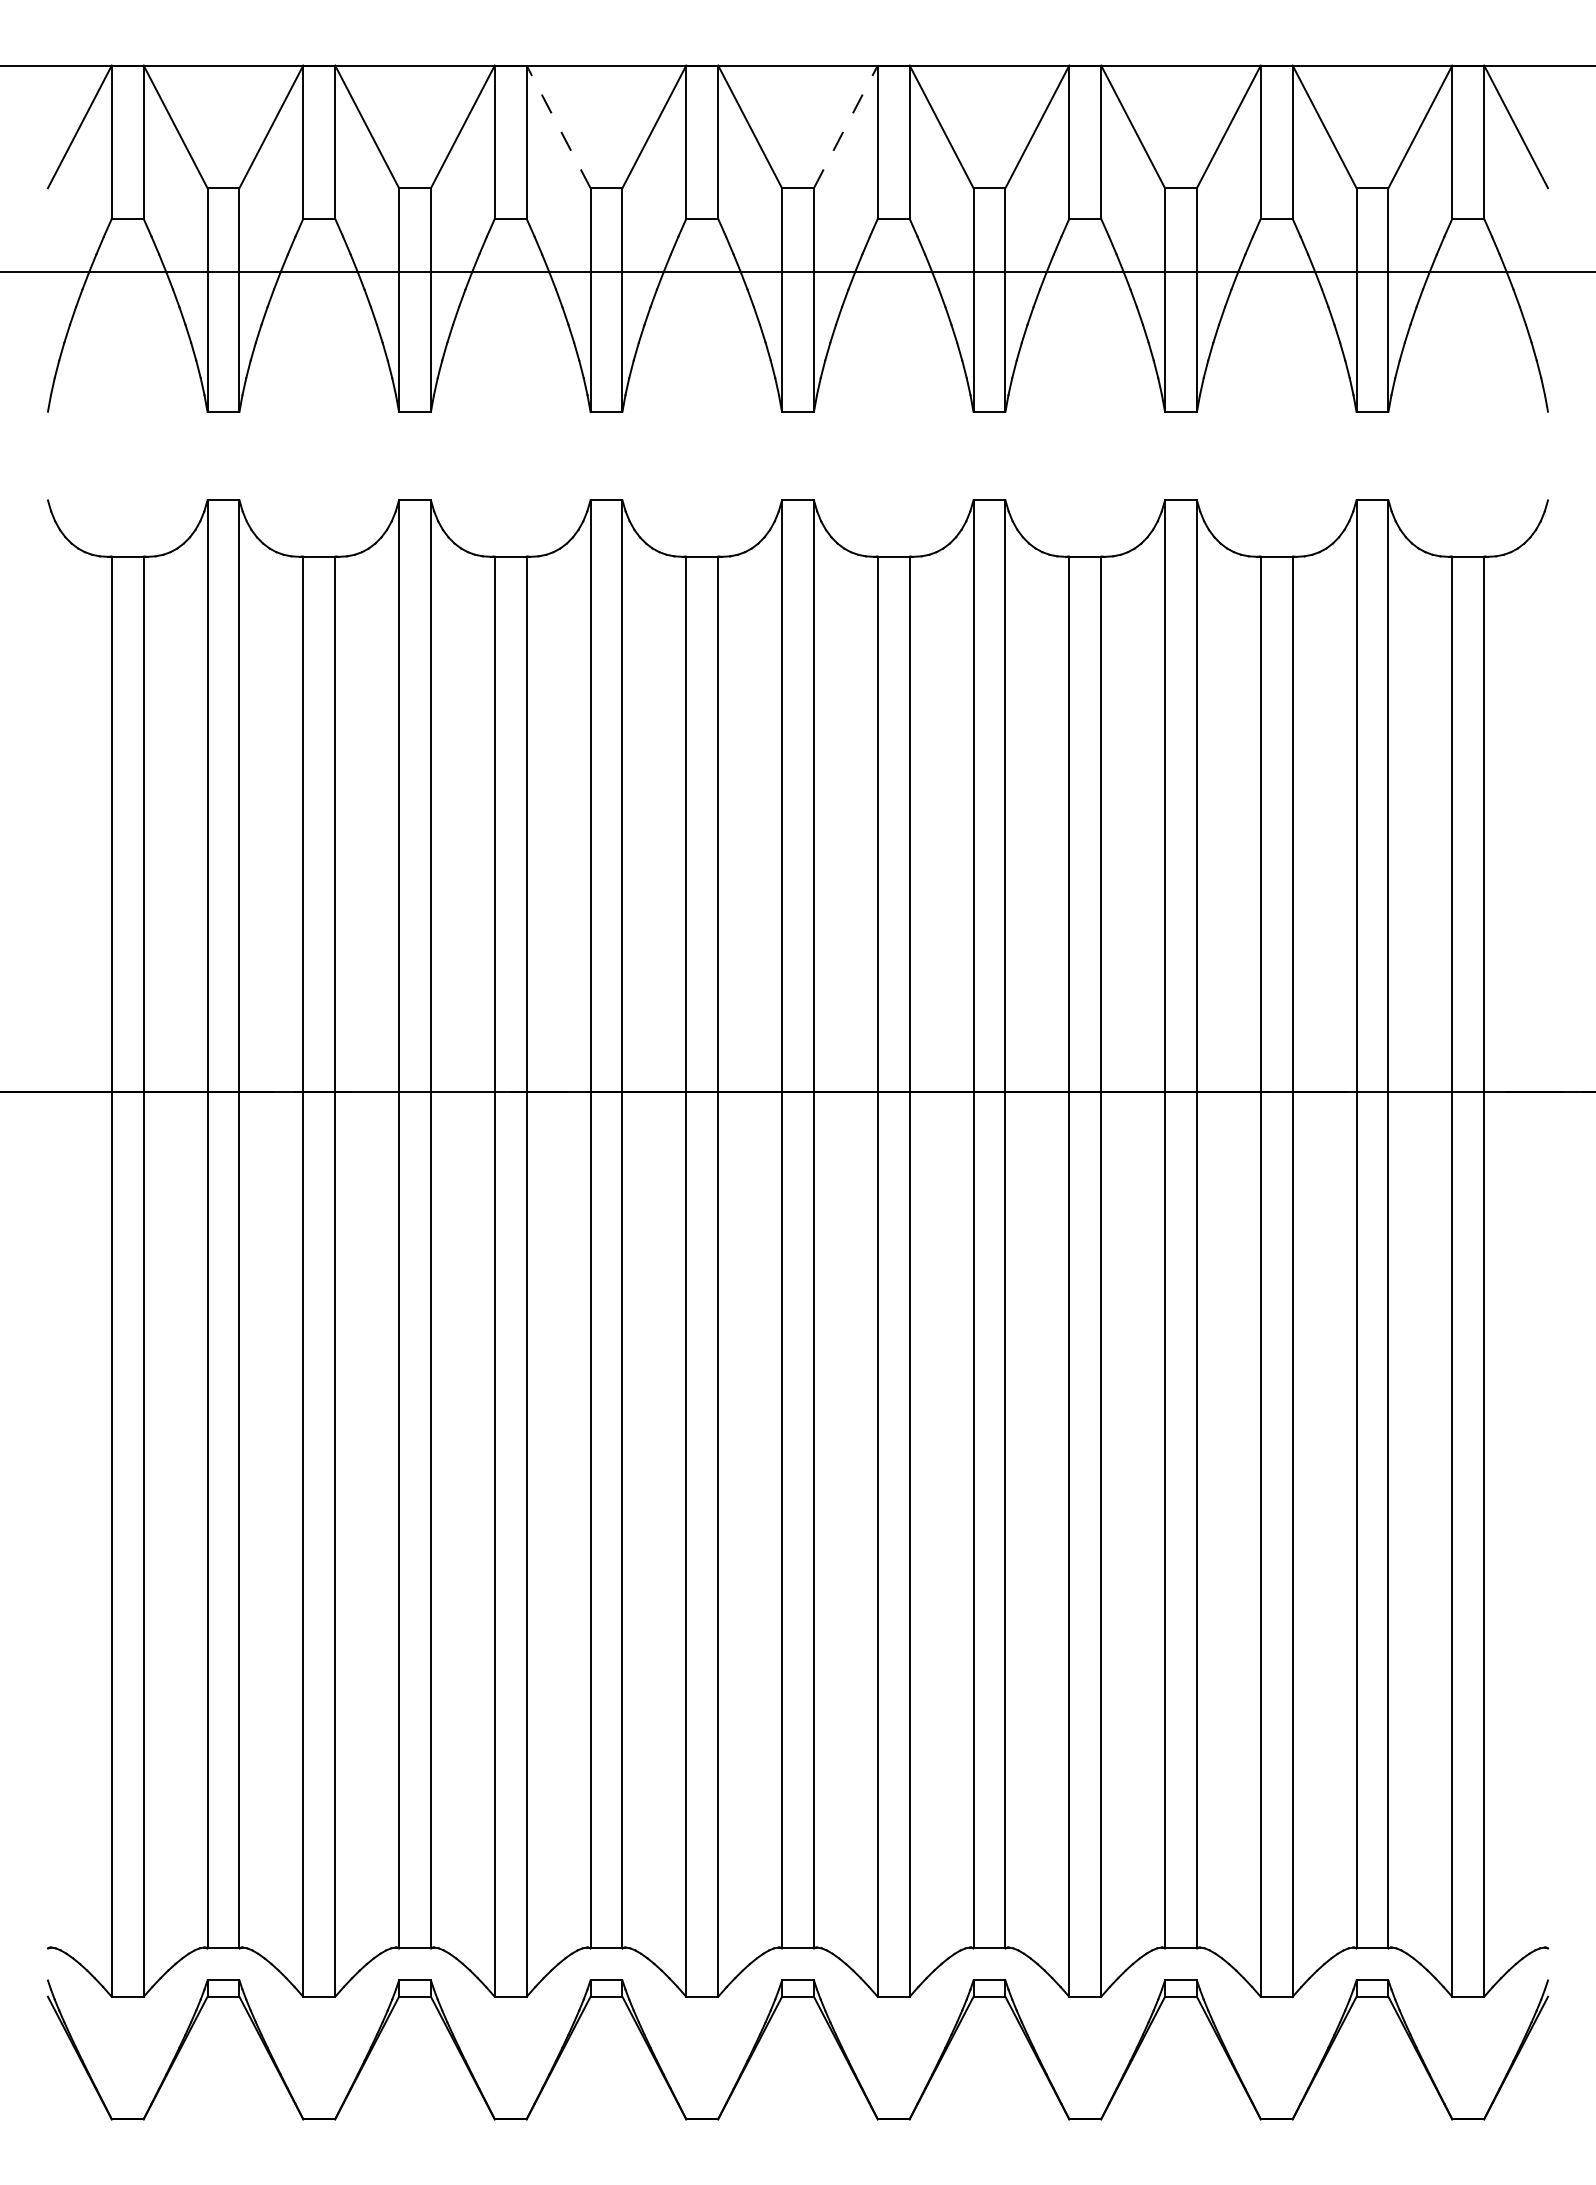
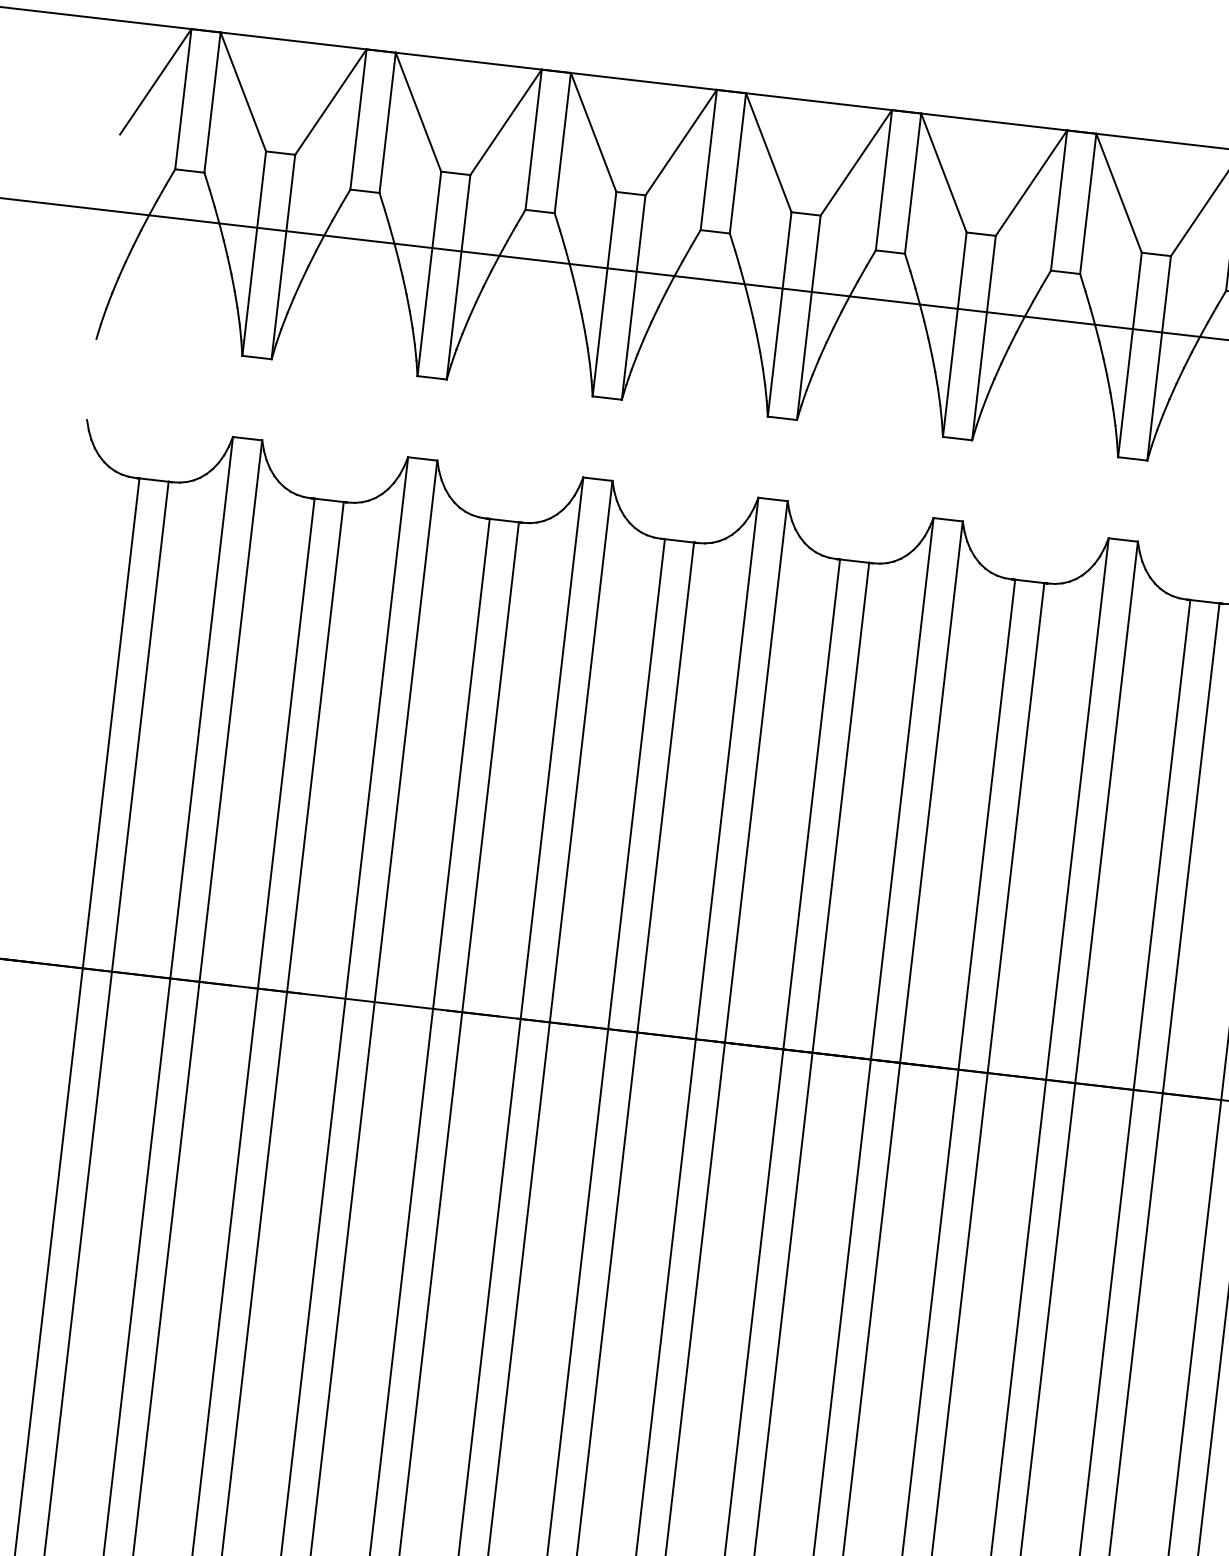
line: (558, 126) -> (593, 132), dashed -> solid
line: (846, 126) -> (856, 162), dashed -> solid

